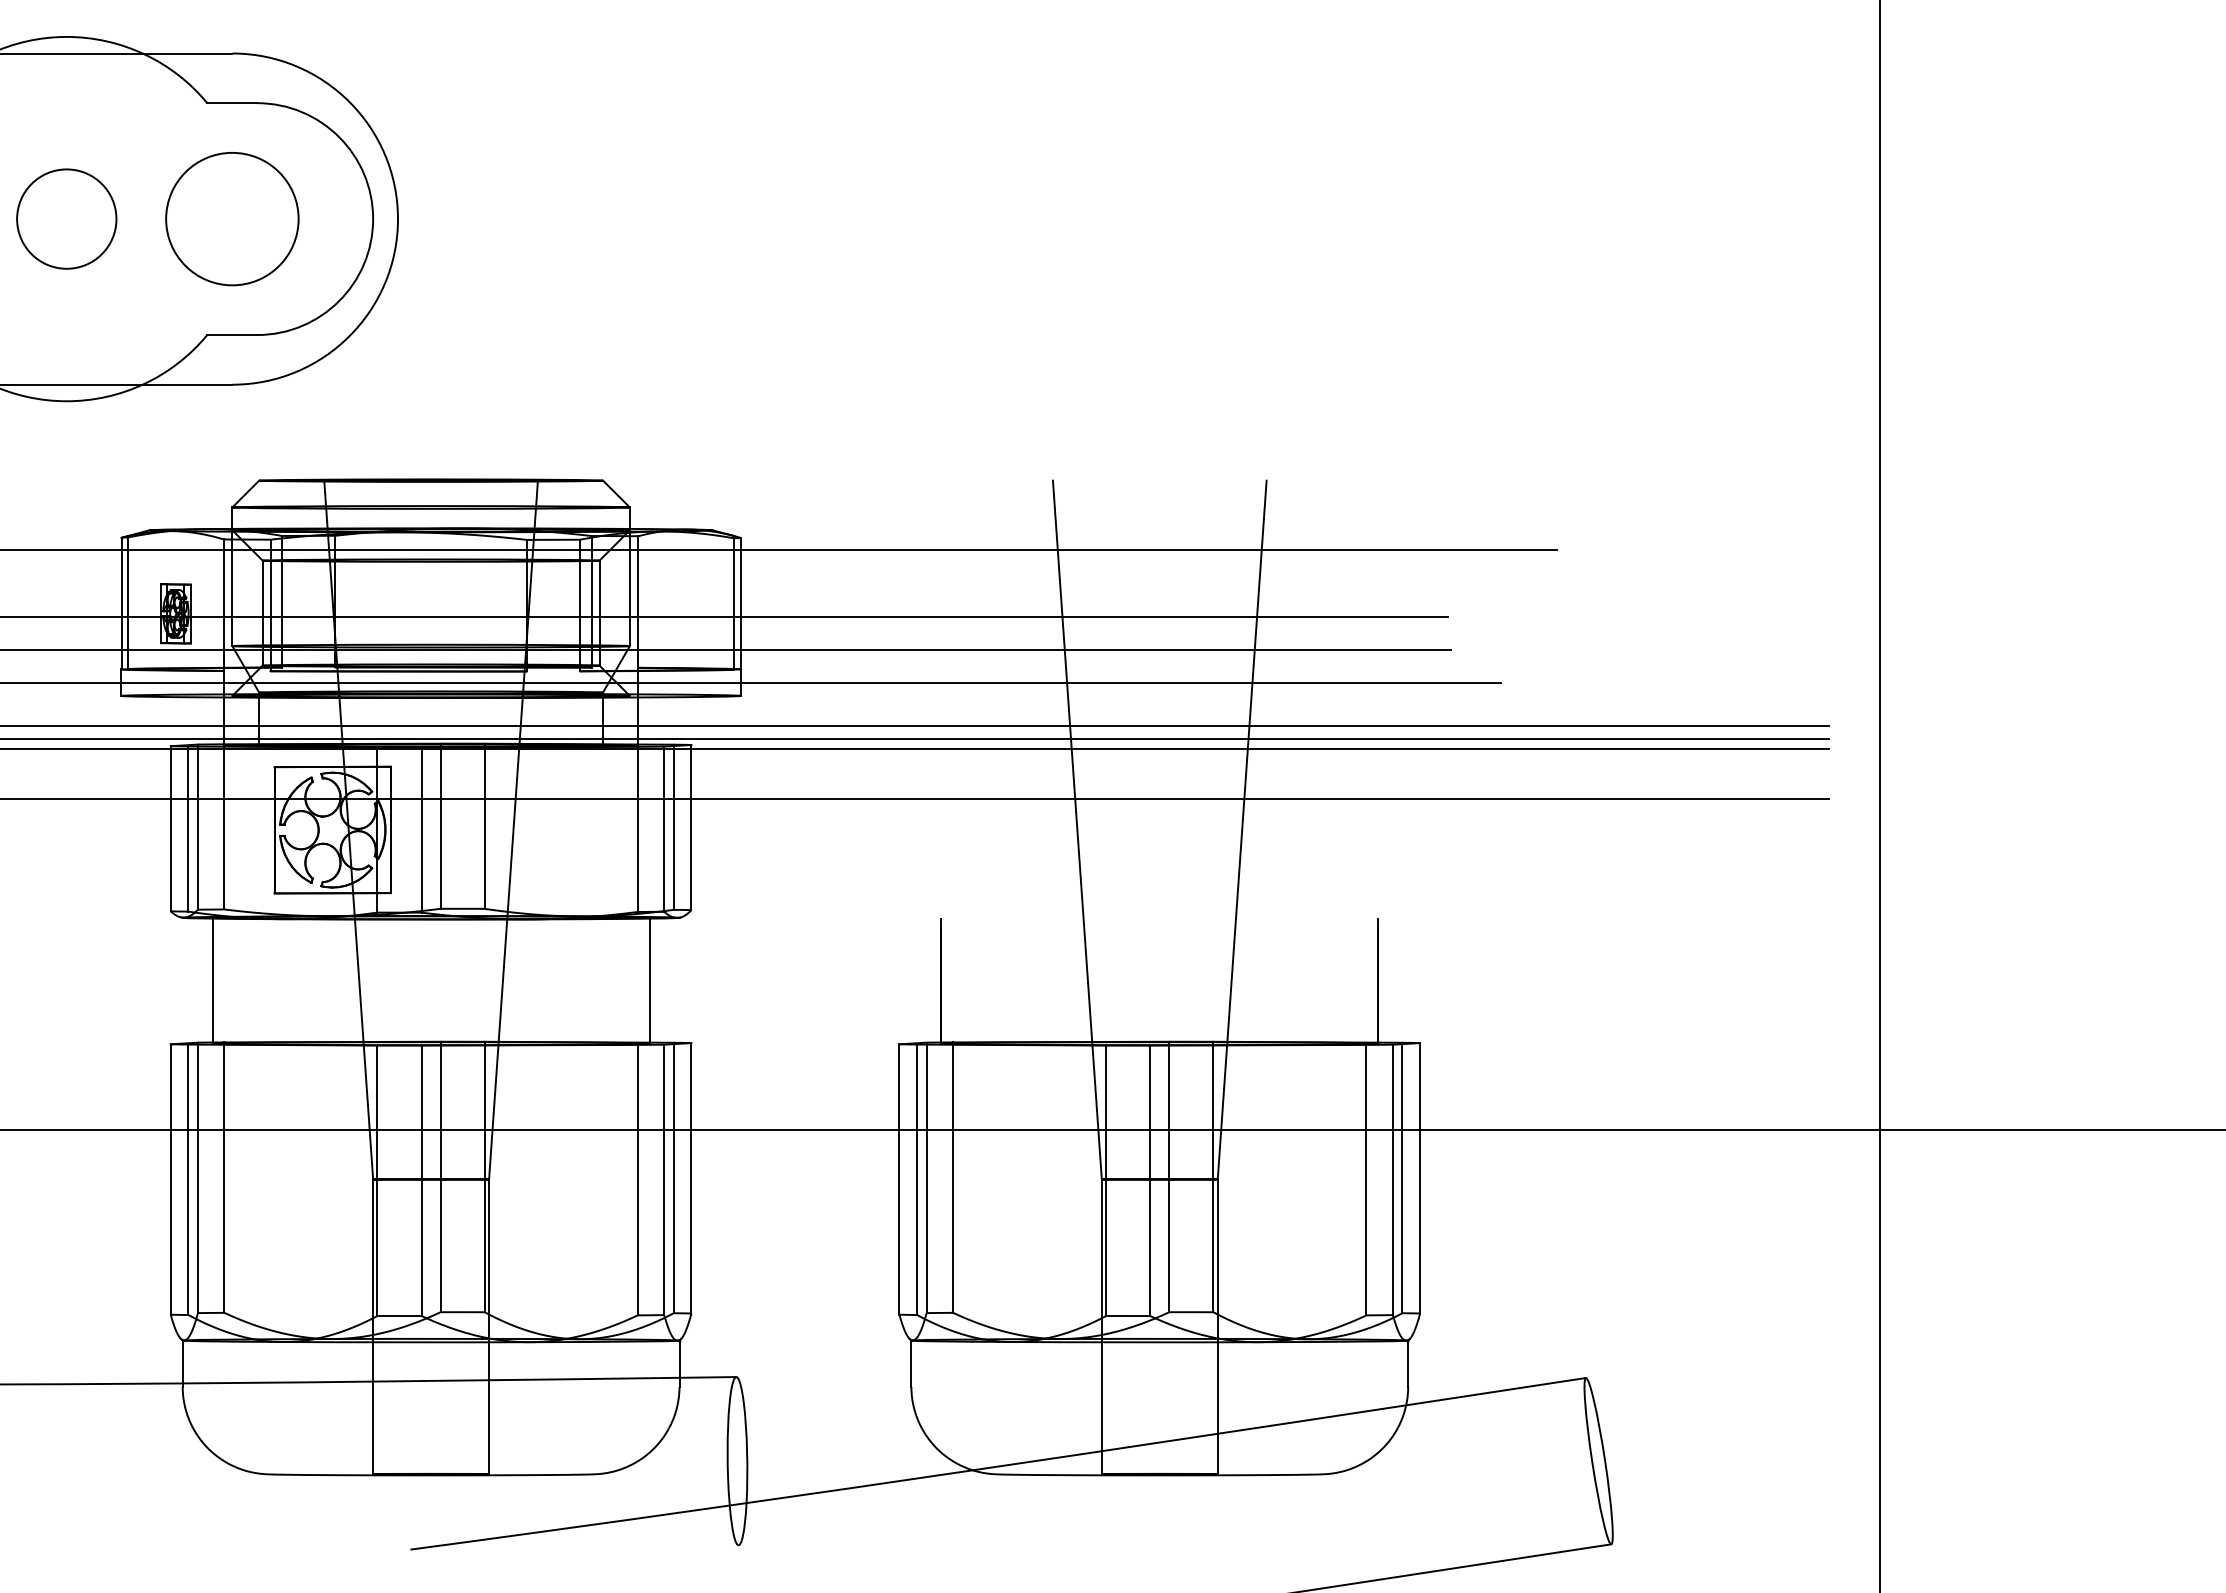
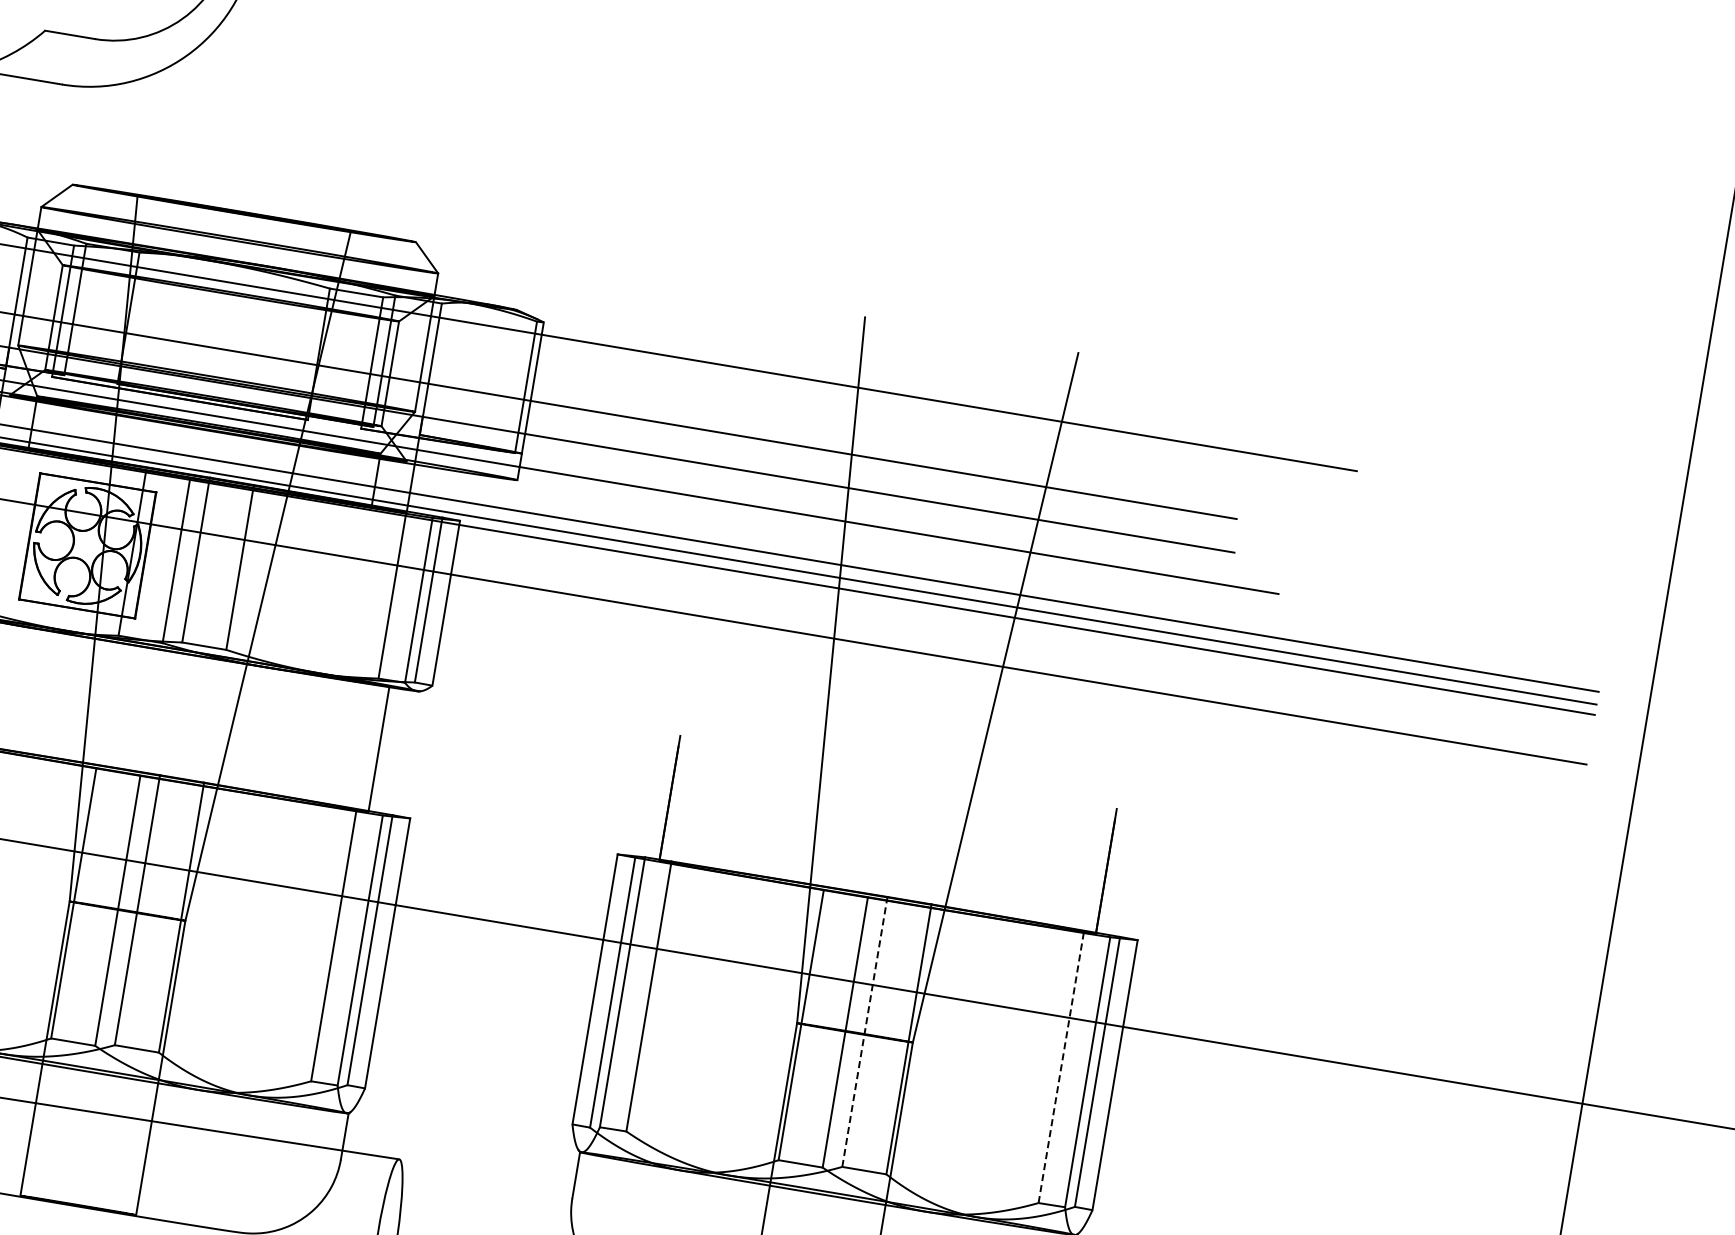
line: (1169, 1176) -> (865, 1031), solid -> dashed
line: (1366, 1179) -> (1061, 1067), solid -> dashed

